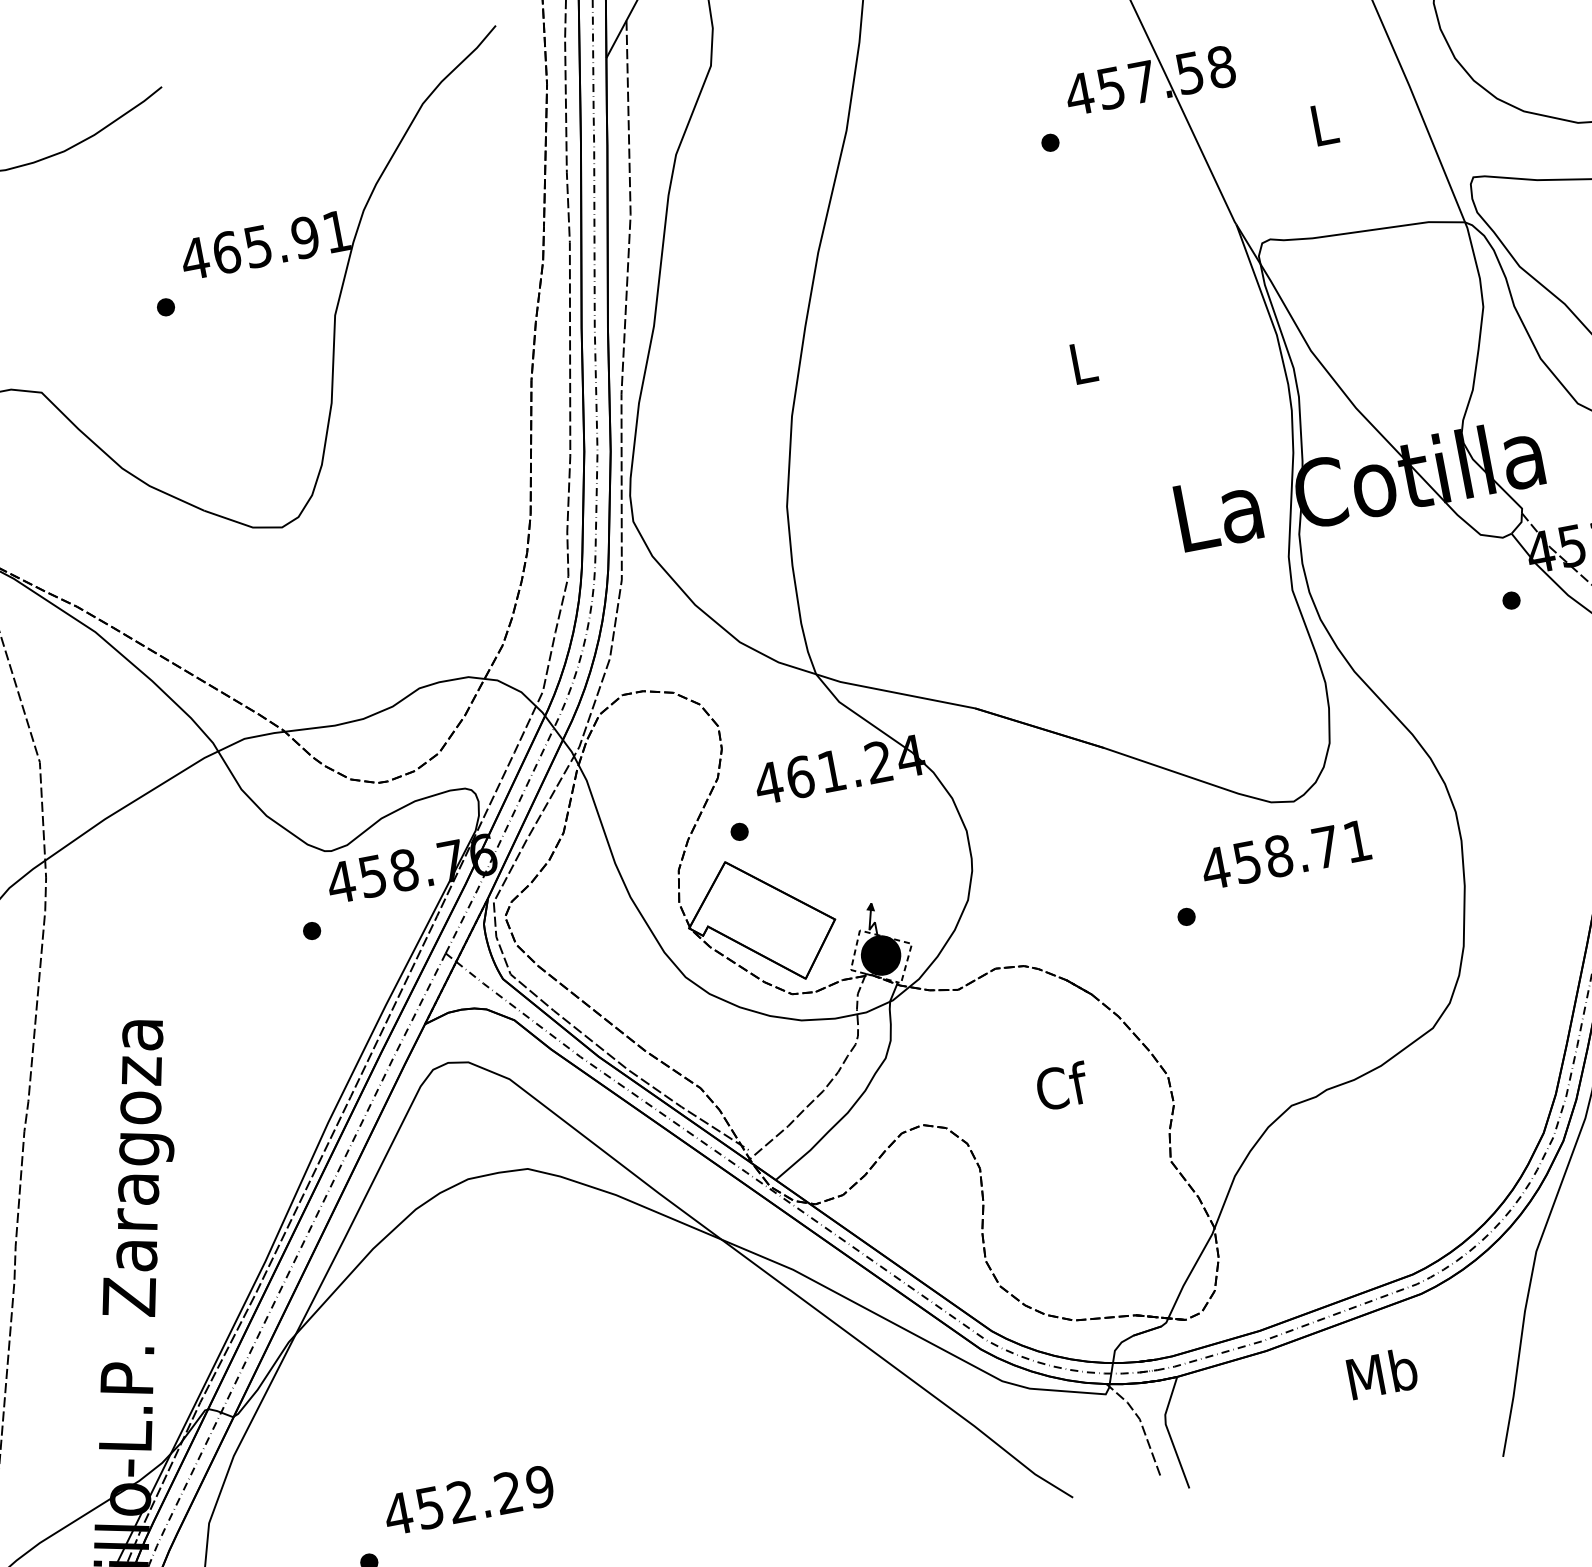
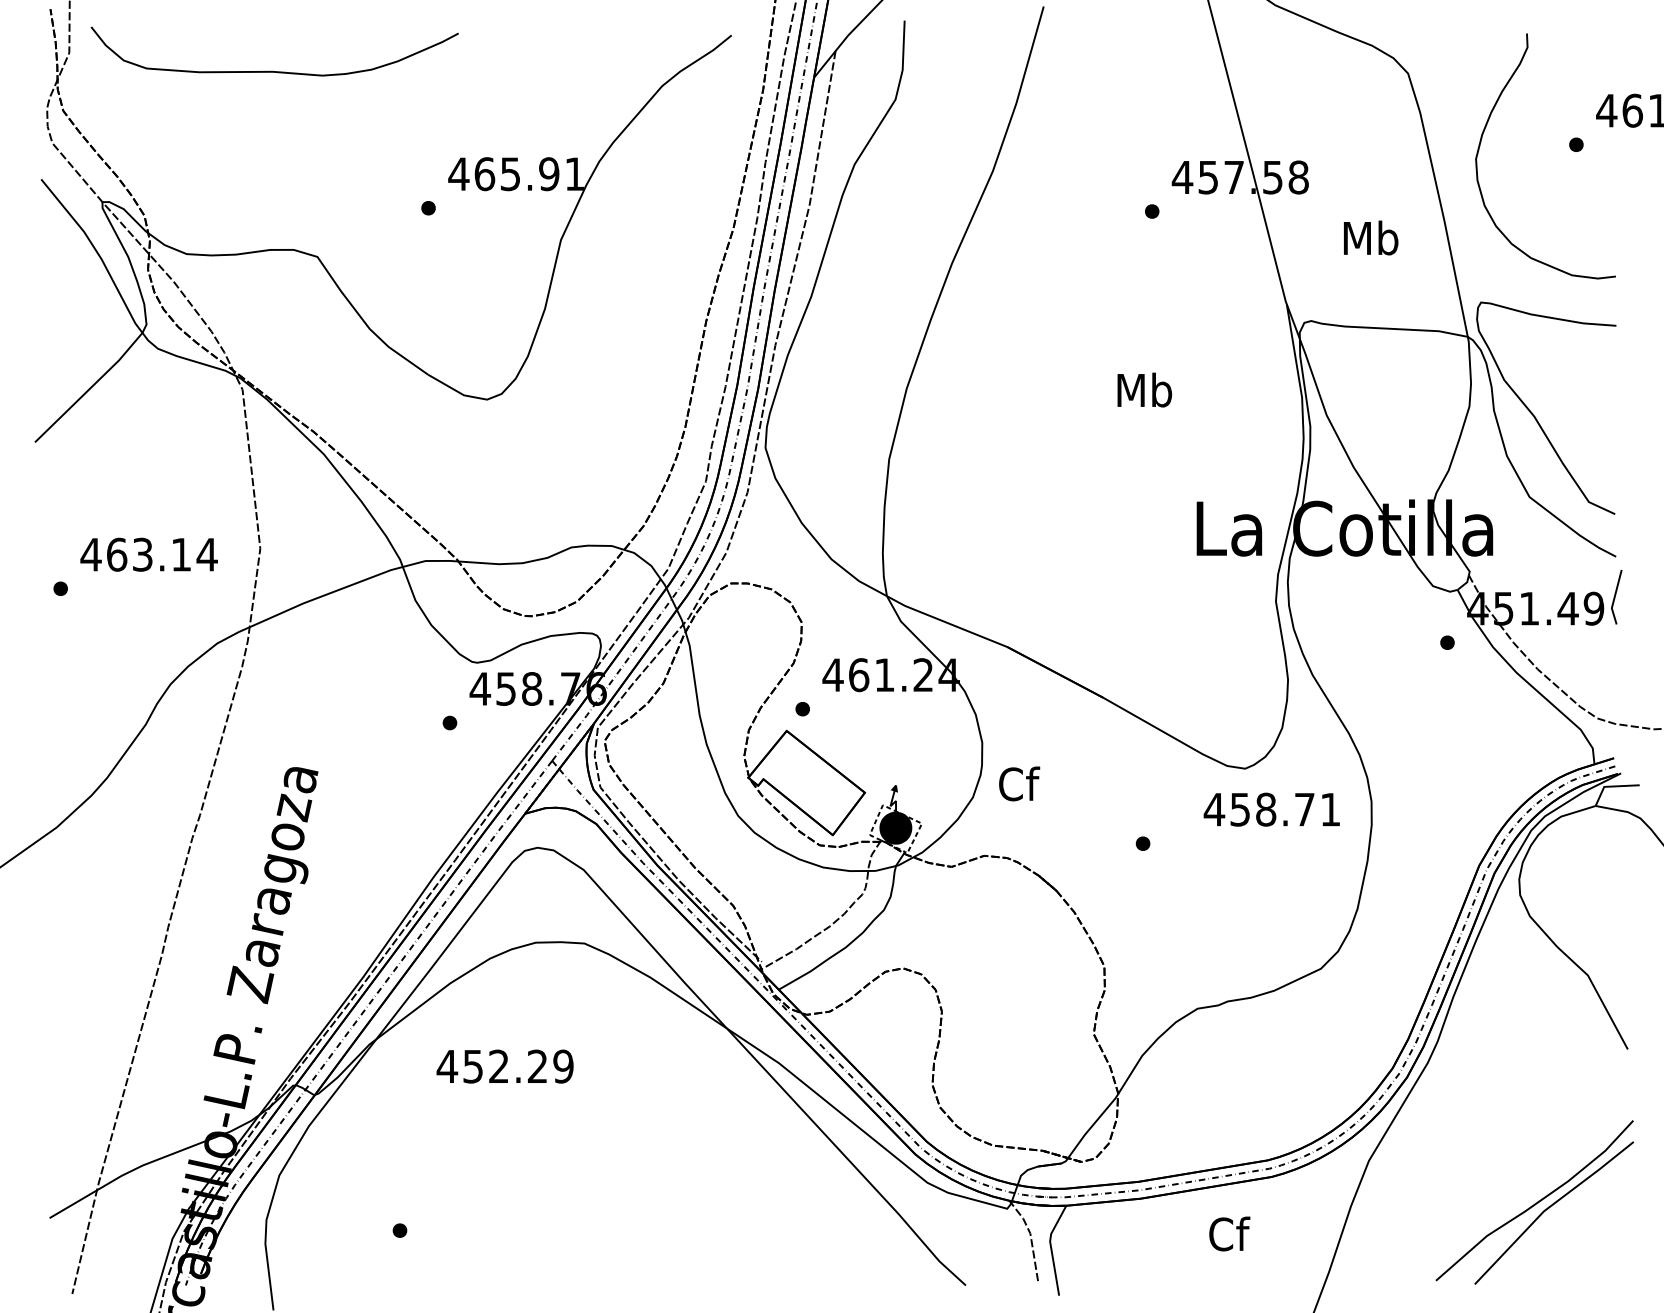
text: (1324, 123) -> (1371, 237), L -> Mb
text: (1082, 361) -> (1144, 389), L -> Mb
text: (1285, 854) -> (1271, 809), moved
text: (1062, 1085) -> (1019, 783), moved
text: (1381, 1373) -> (1228, 1233), Mb -> Cf
text: (468, 1500) -> (504, 1066), moved

